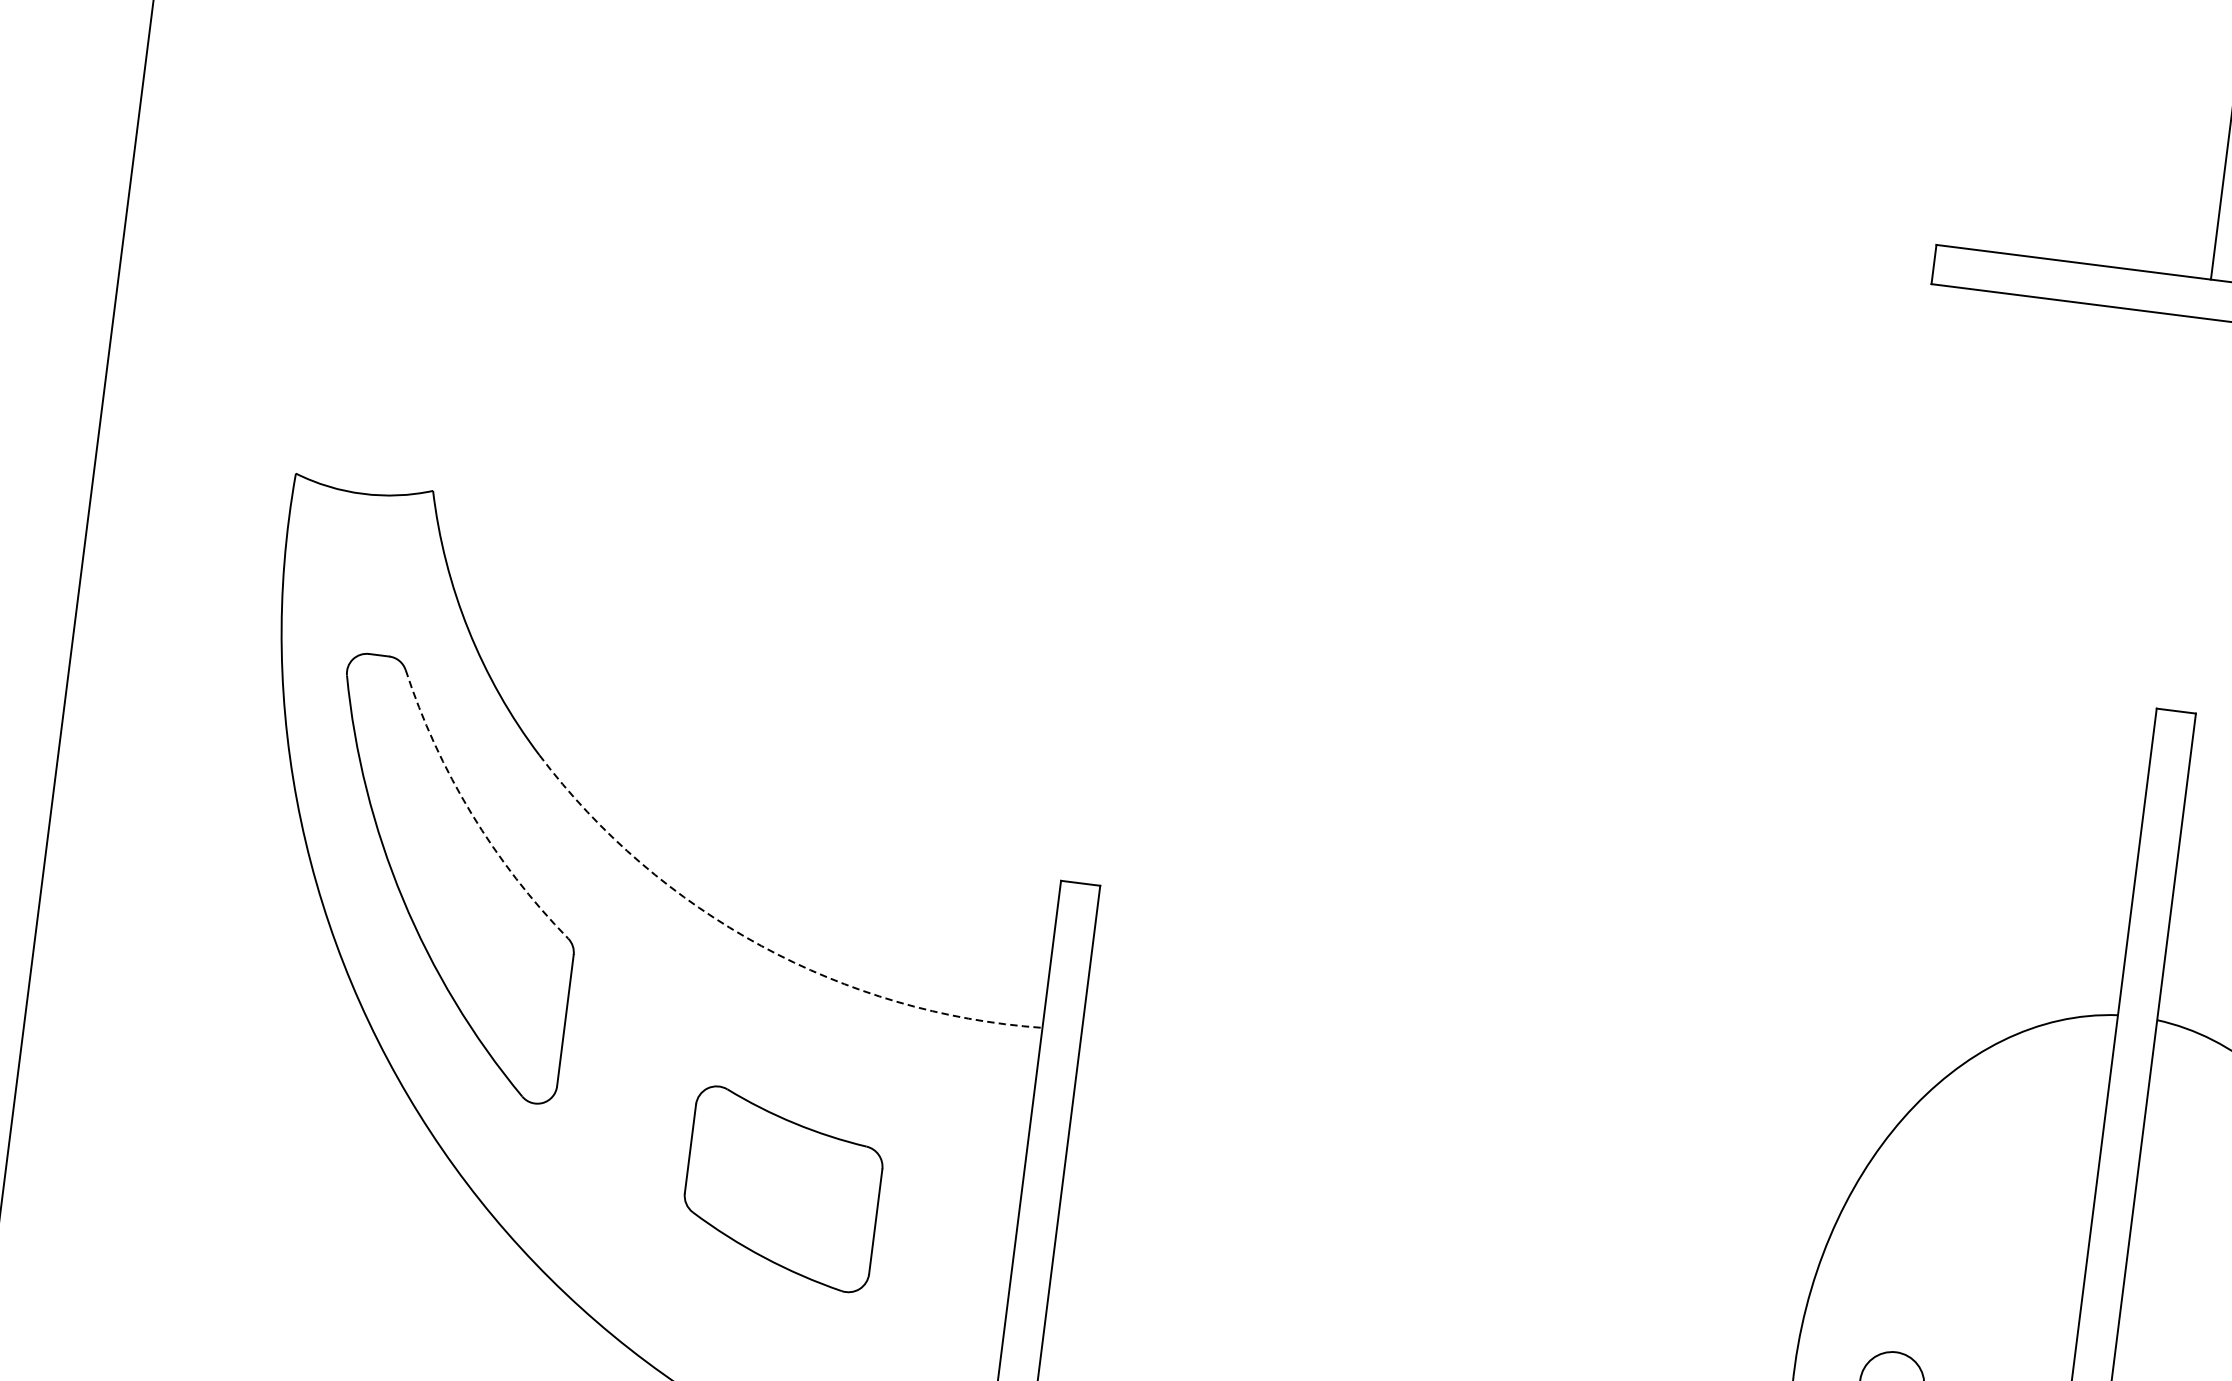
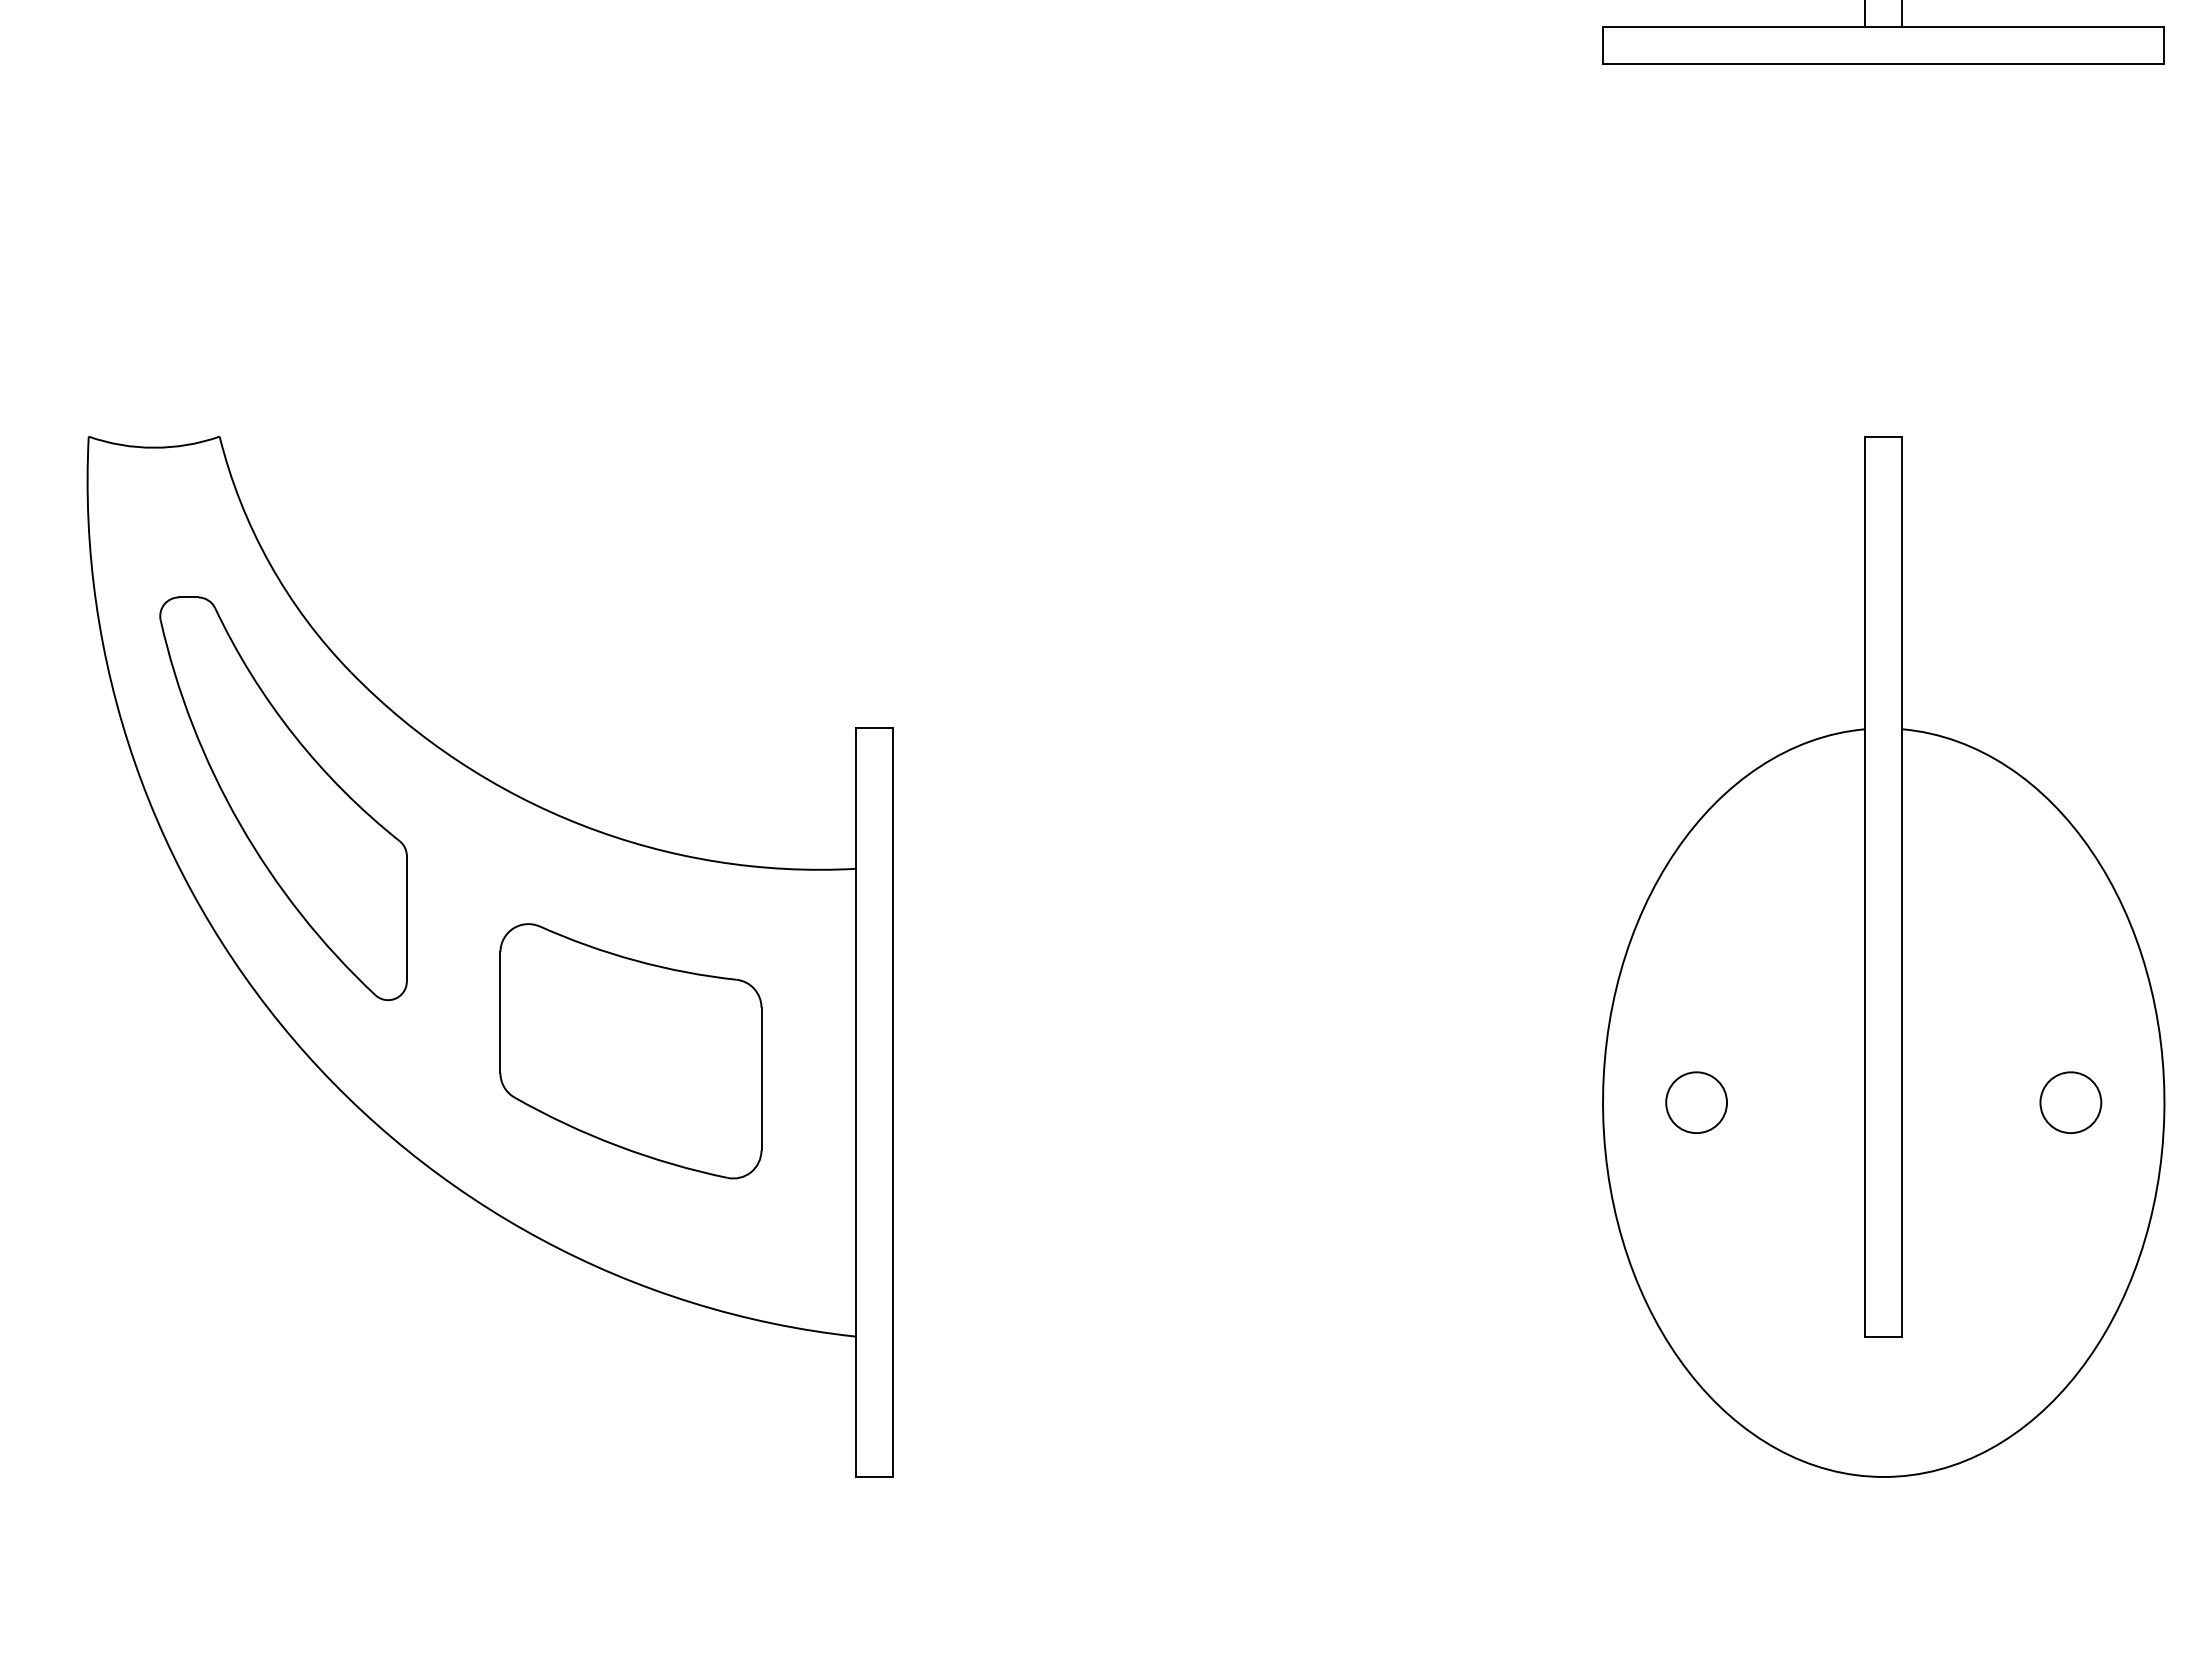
arc: (471, 813) -> (294, 735), dashed -> solid
arc: (761, 946) -> (582, 825), dashed -> solid
part: (782, 1189) -> (630, 1051), size x1.43

